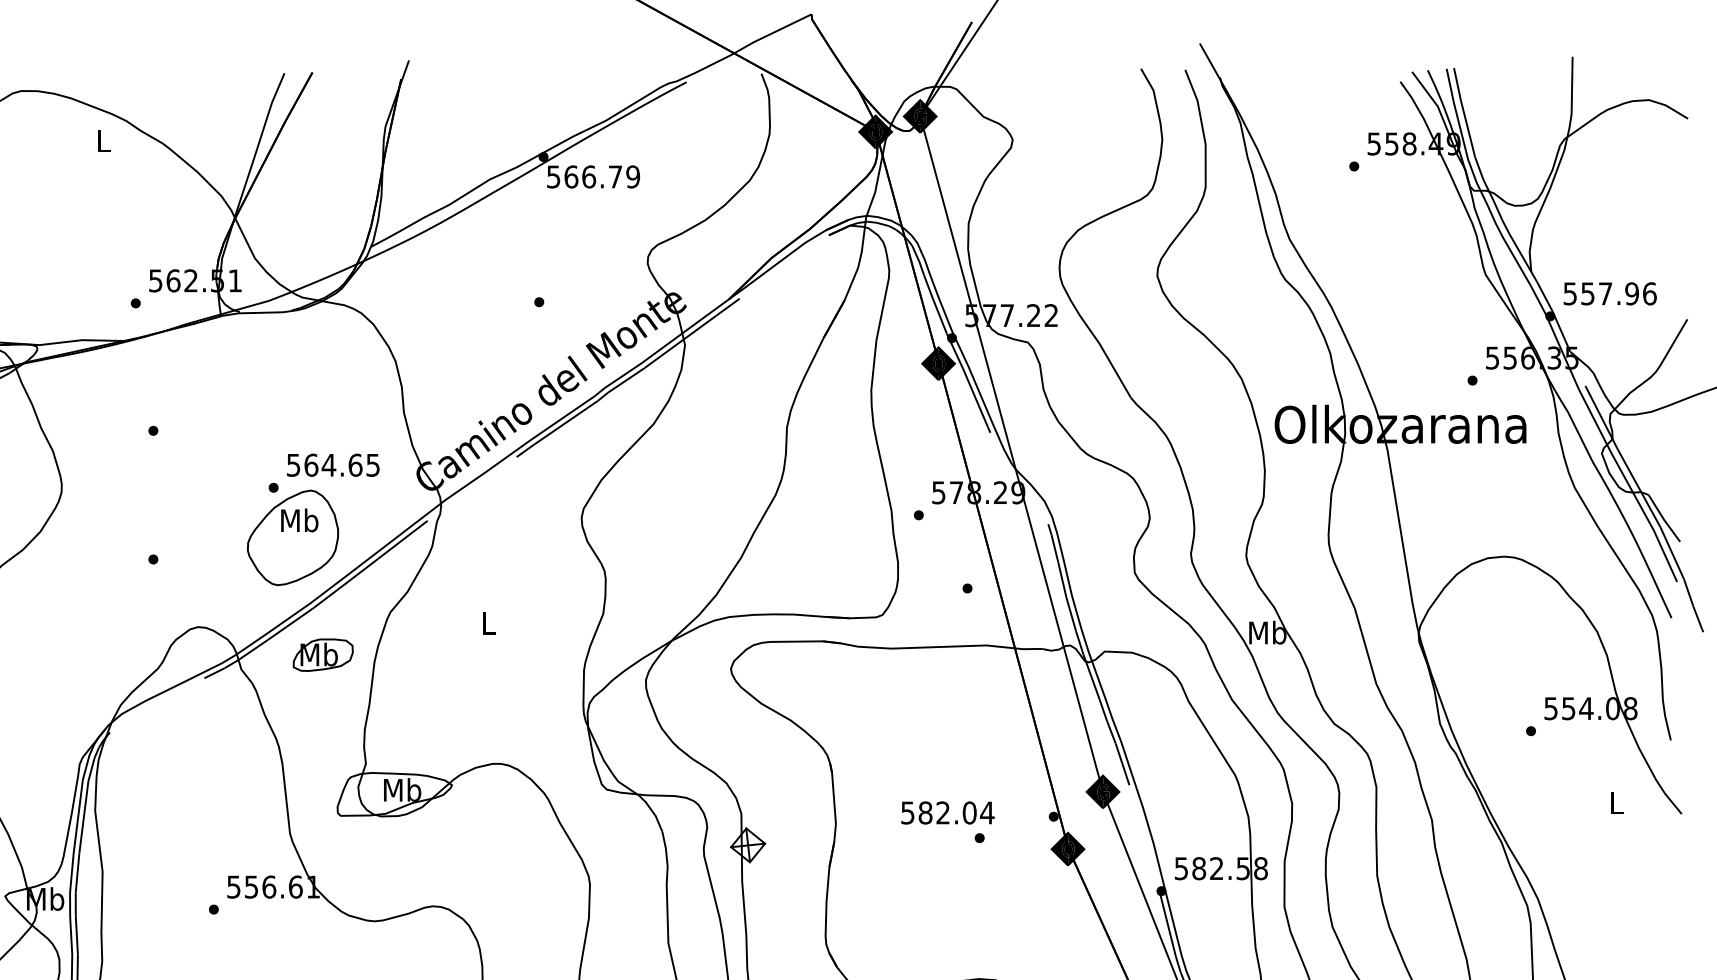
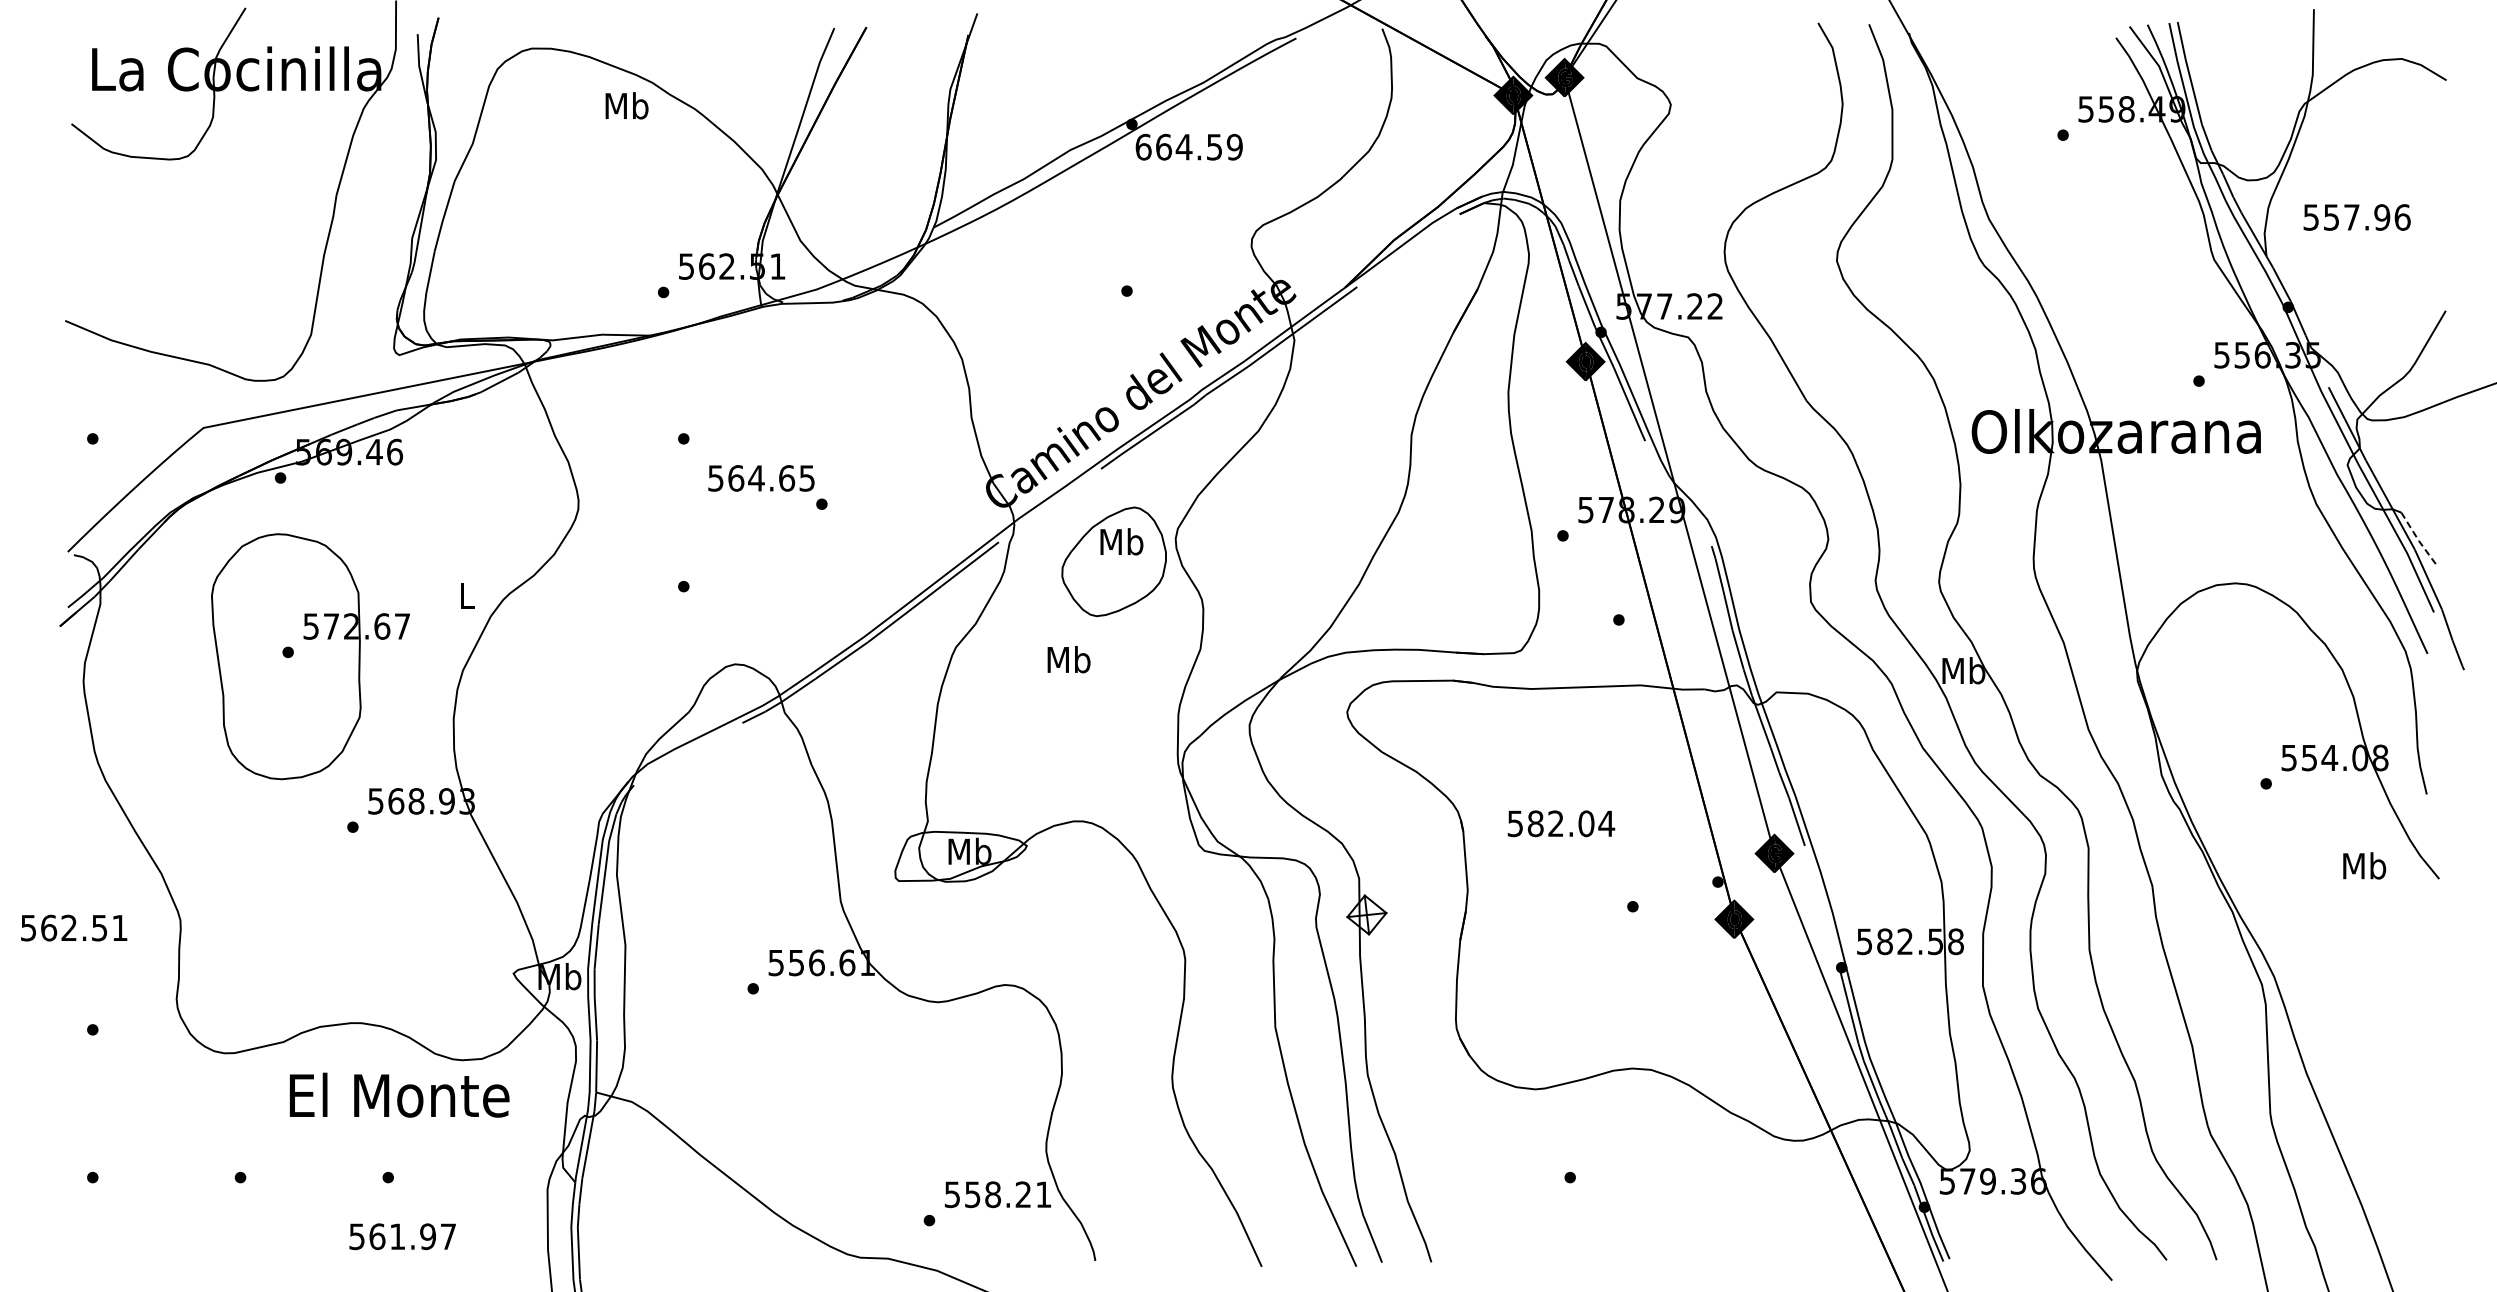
text: (103, 140) -> (626, 105), L -> Mb
text: (584, 176) -> (1178, 146), 566.79 -> 664.59
text: (1609, 293) -> (2356, 217), moved
text: (333, 465) -> (761, 478), moved
line: (1664, 520) -> (2419, 541), solid -> dashed
part: (292, 537) -> (1113, 561), moved
text: (488, 622) -> (1068, 659), L -> Mb
part: (322, 655) -> (878, 696), removed
text: (1616, 802) -> (2364, 865), L -> Mb
text: (948, 812) -> (1561, 823), moved

